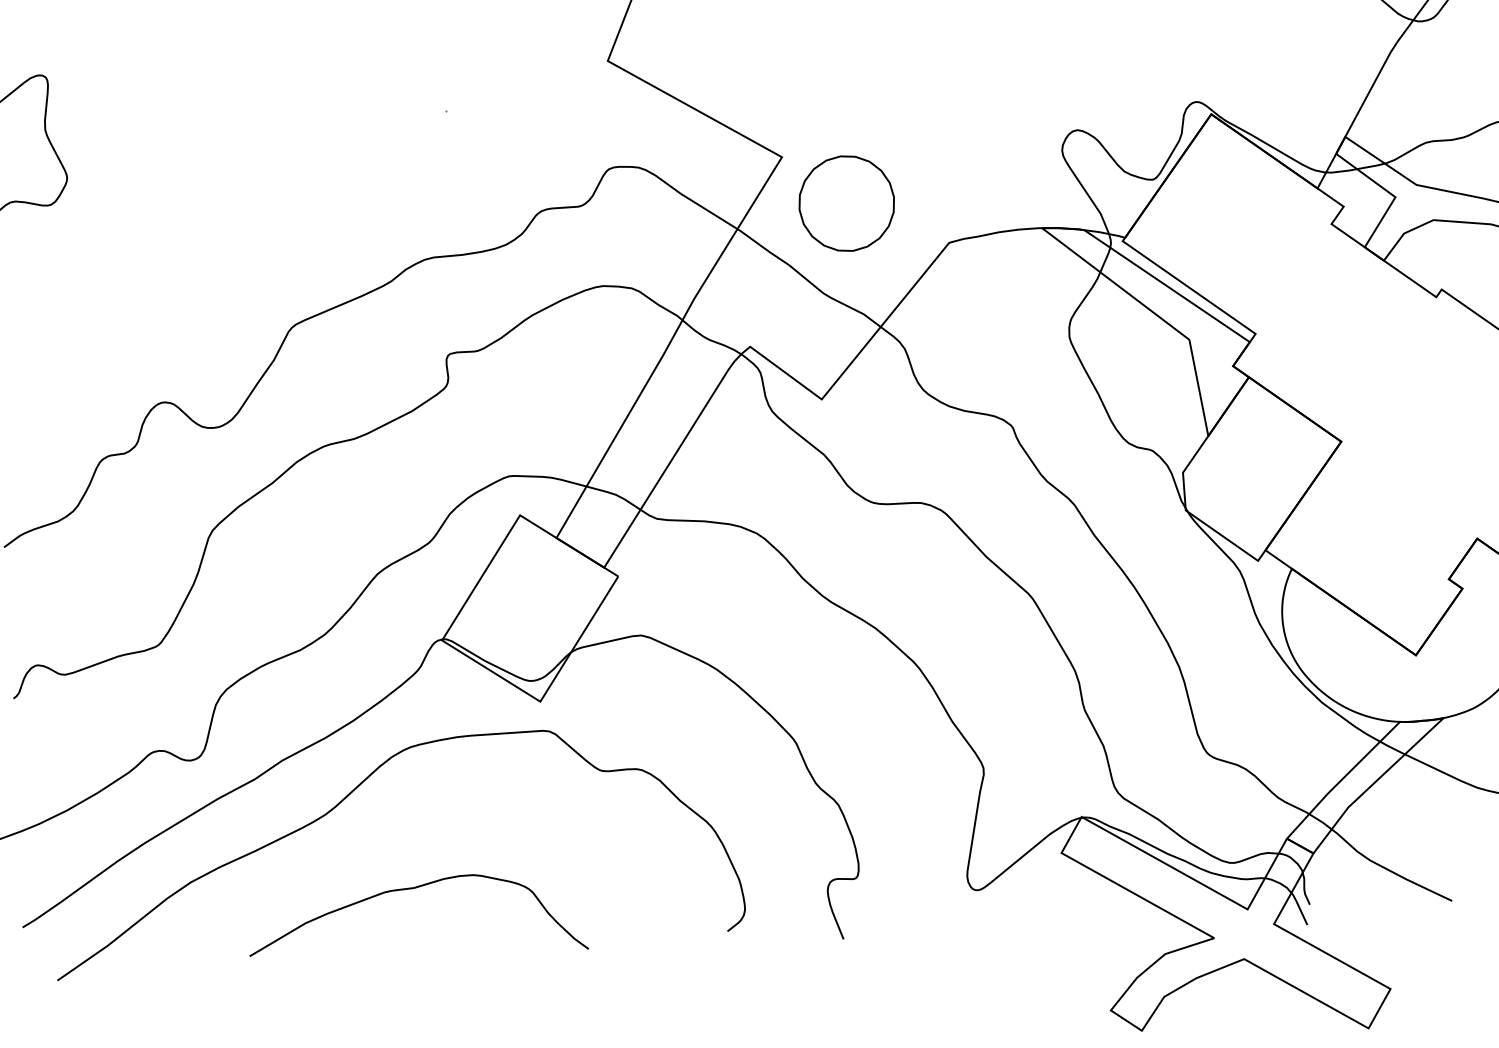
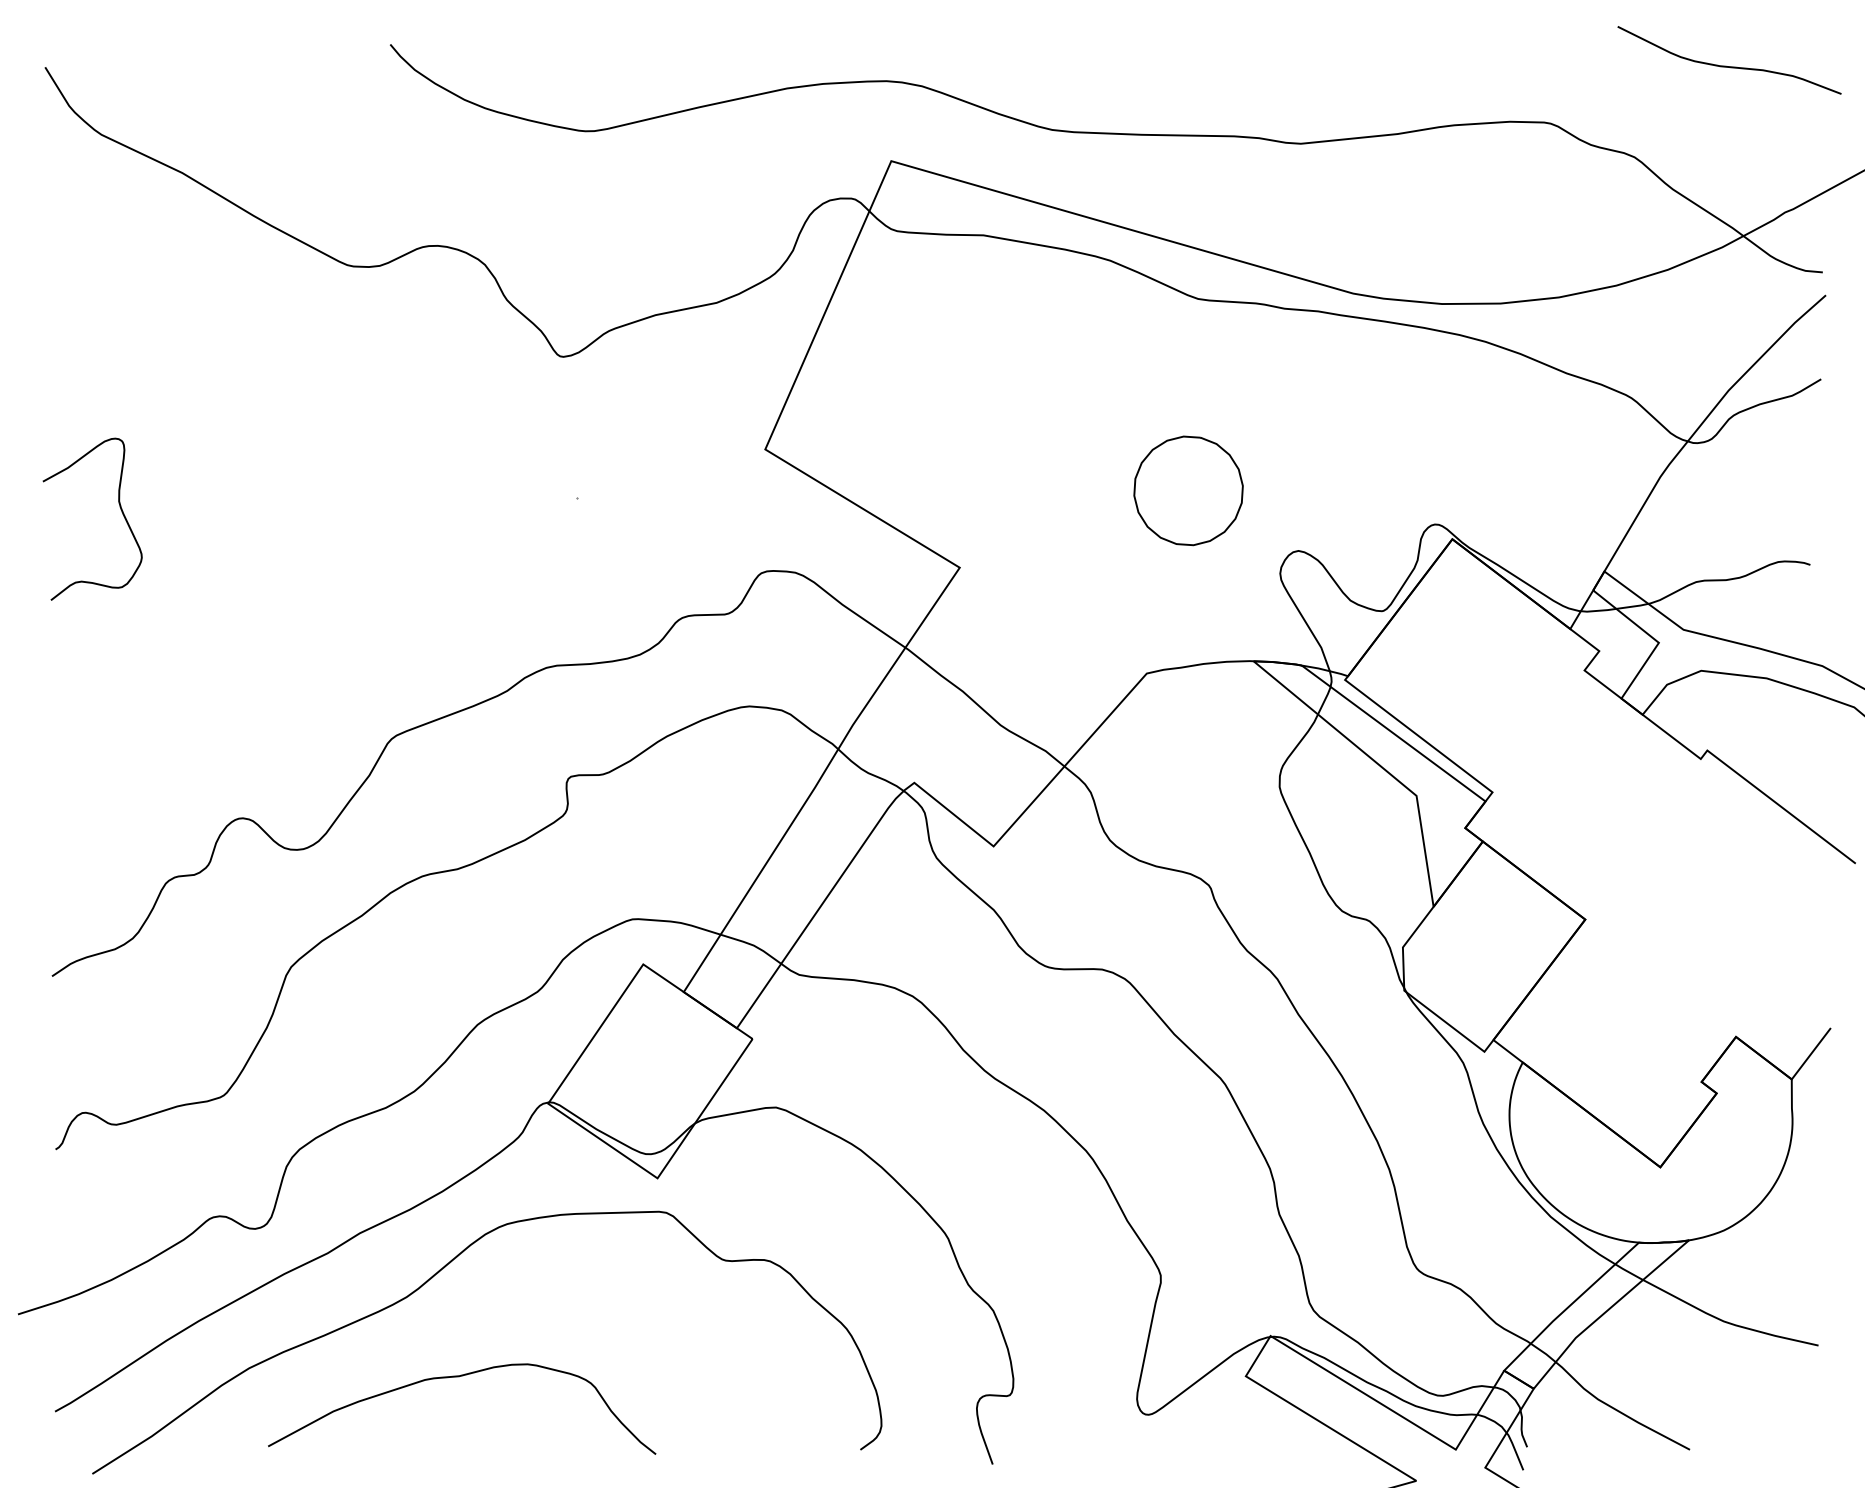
part: (846, 203) -> (1188, 490), moved
curve: (414, 889) -> (459, 1377), moved

